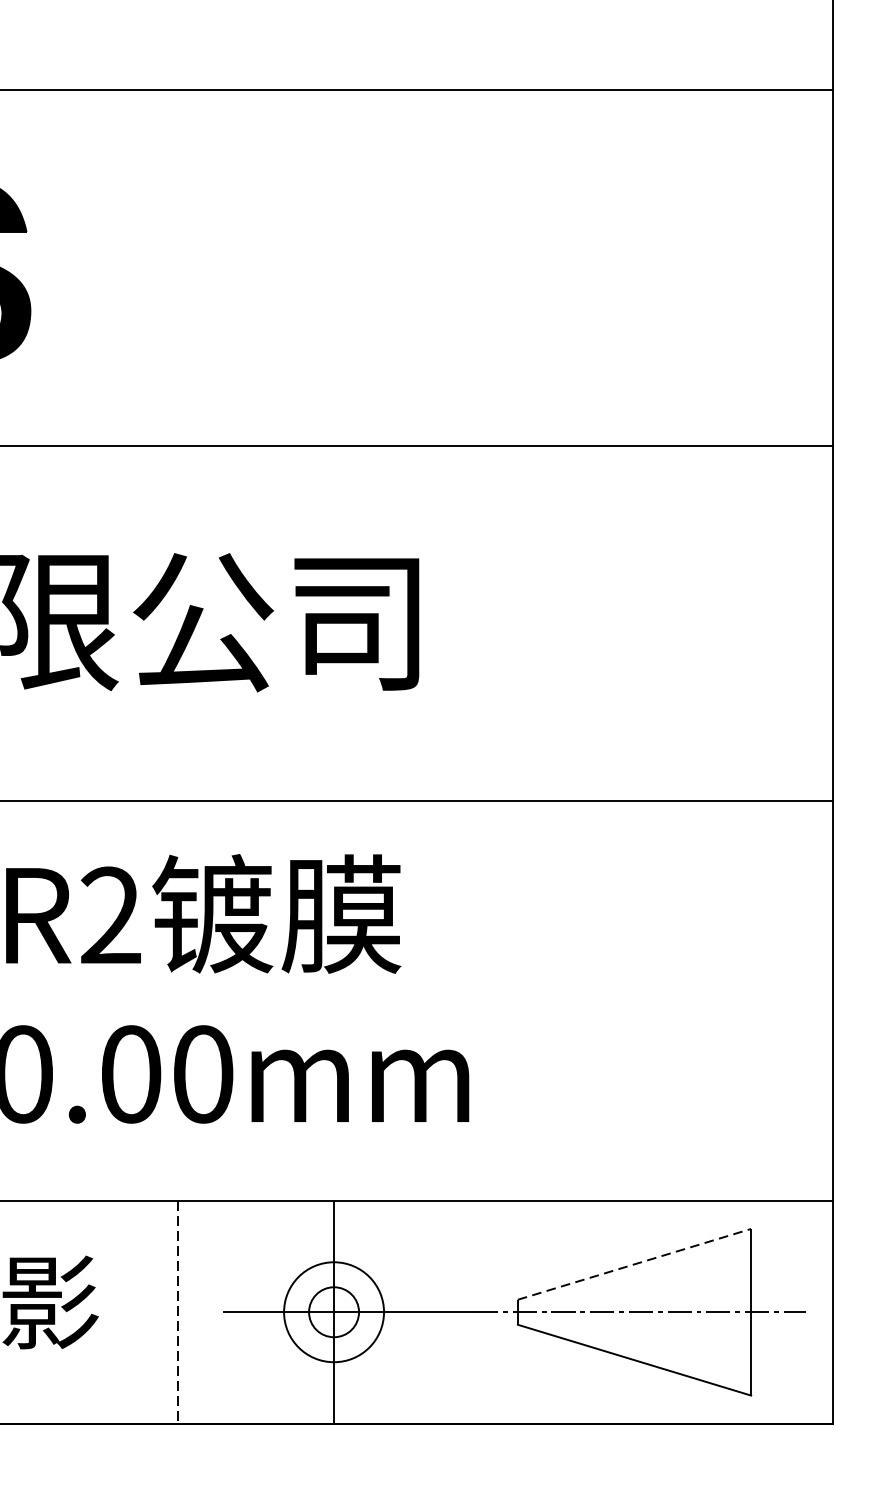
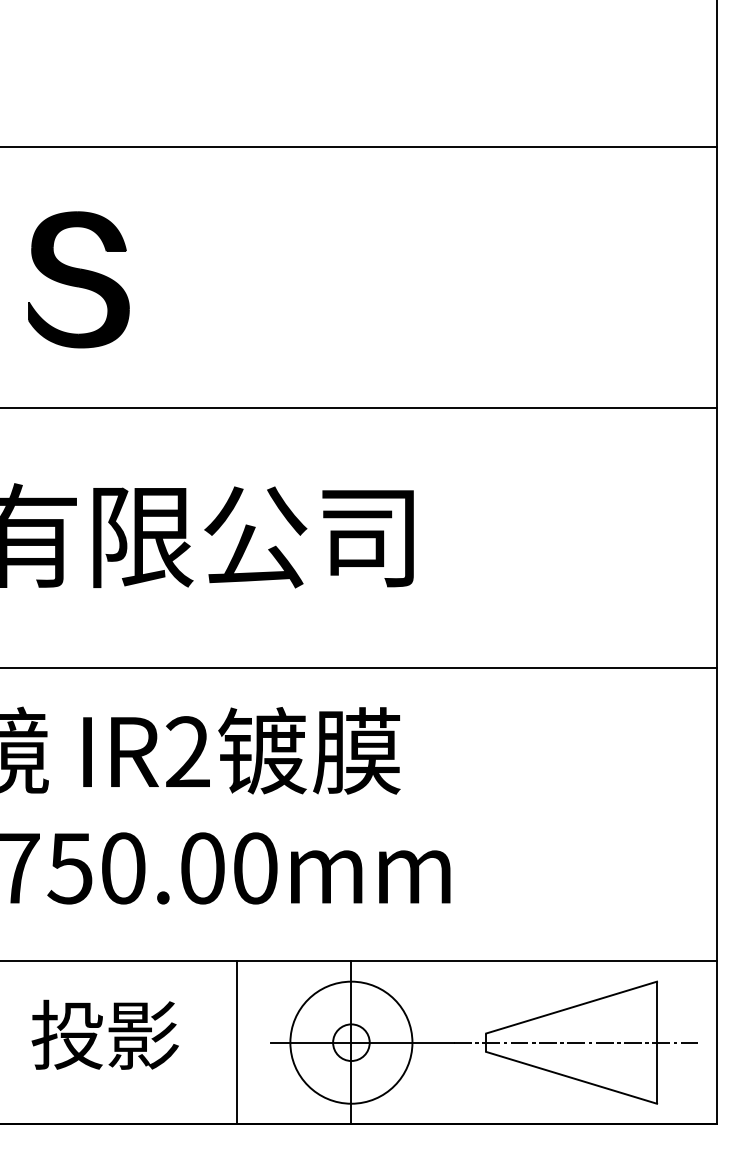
line: (635, 1264) -> (572, 1007), dashed -> solid
line: (178, 1311) -> (237, 1042), dashed -> solid
circle: (334, 1311) -> (351, 1042), size x1.67

